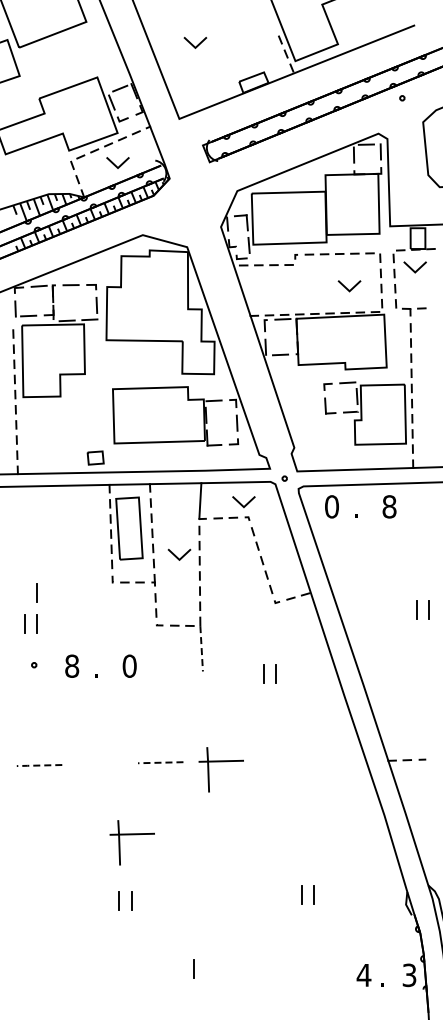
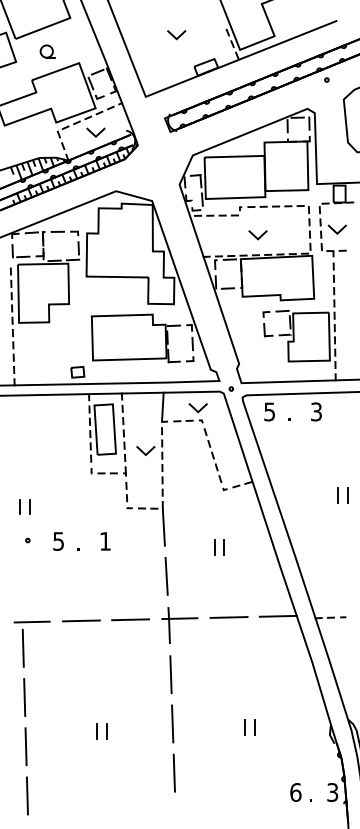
line: (193, 44) -> (175, 36), moved
part: (58, 62) -> (47, 50), added
line: (412, 268) -> (335, 230), moved
line: (348, 288) -> (257, 237), moved
text: (331, 506) -> (269, 411), 0 -> 5
text: (389, 506) -> (316, 411), 8 -> 3
line: (36, 592) -> (29, 481), removed
line: (201, 648) -> (163, 527), dashed -> solid
text: (72, 665) -> (58, 540), 8 -> 5
text: (129, 665) -> (105, 540), 0 -> 1
line: (204, 708) -> (166, 575), added
line: (342, 758) -> (278, 616), added
line: (281, 759) -> (228, 617), added
line: (160, 762) -> (130, 619), dashed -> solid
line: (99, 763) -> (80, 620), added
line: (38, 765) -> (31, 622), dashed -> solid
line: (28, 797) -> (23, 648), added
line: (210, 830) -> (171, 674), added
part: (131, 835) -> (106, 678), removed
line: (29, 858) -> (24, 697), added
line: (212, 890) -> (172, 723), added
line: (31, 918) -> (25, 746), added
line: (214, 951) -> (174, 773), added
line: (193, 968) -> (157, 786), removed
text: (363, 975) -> (295, 792), 4 -> 6
line: (33, 979) -> (27, 795), added

